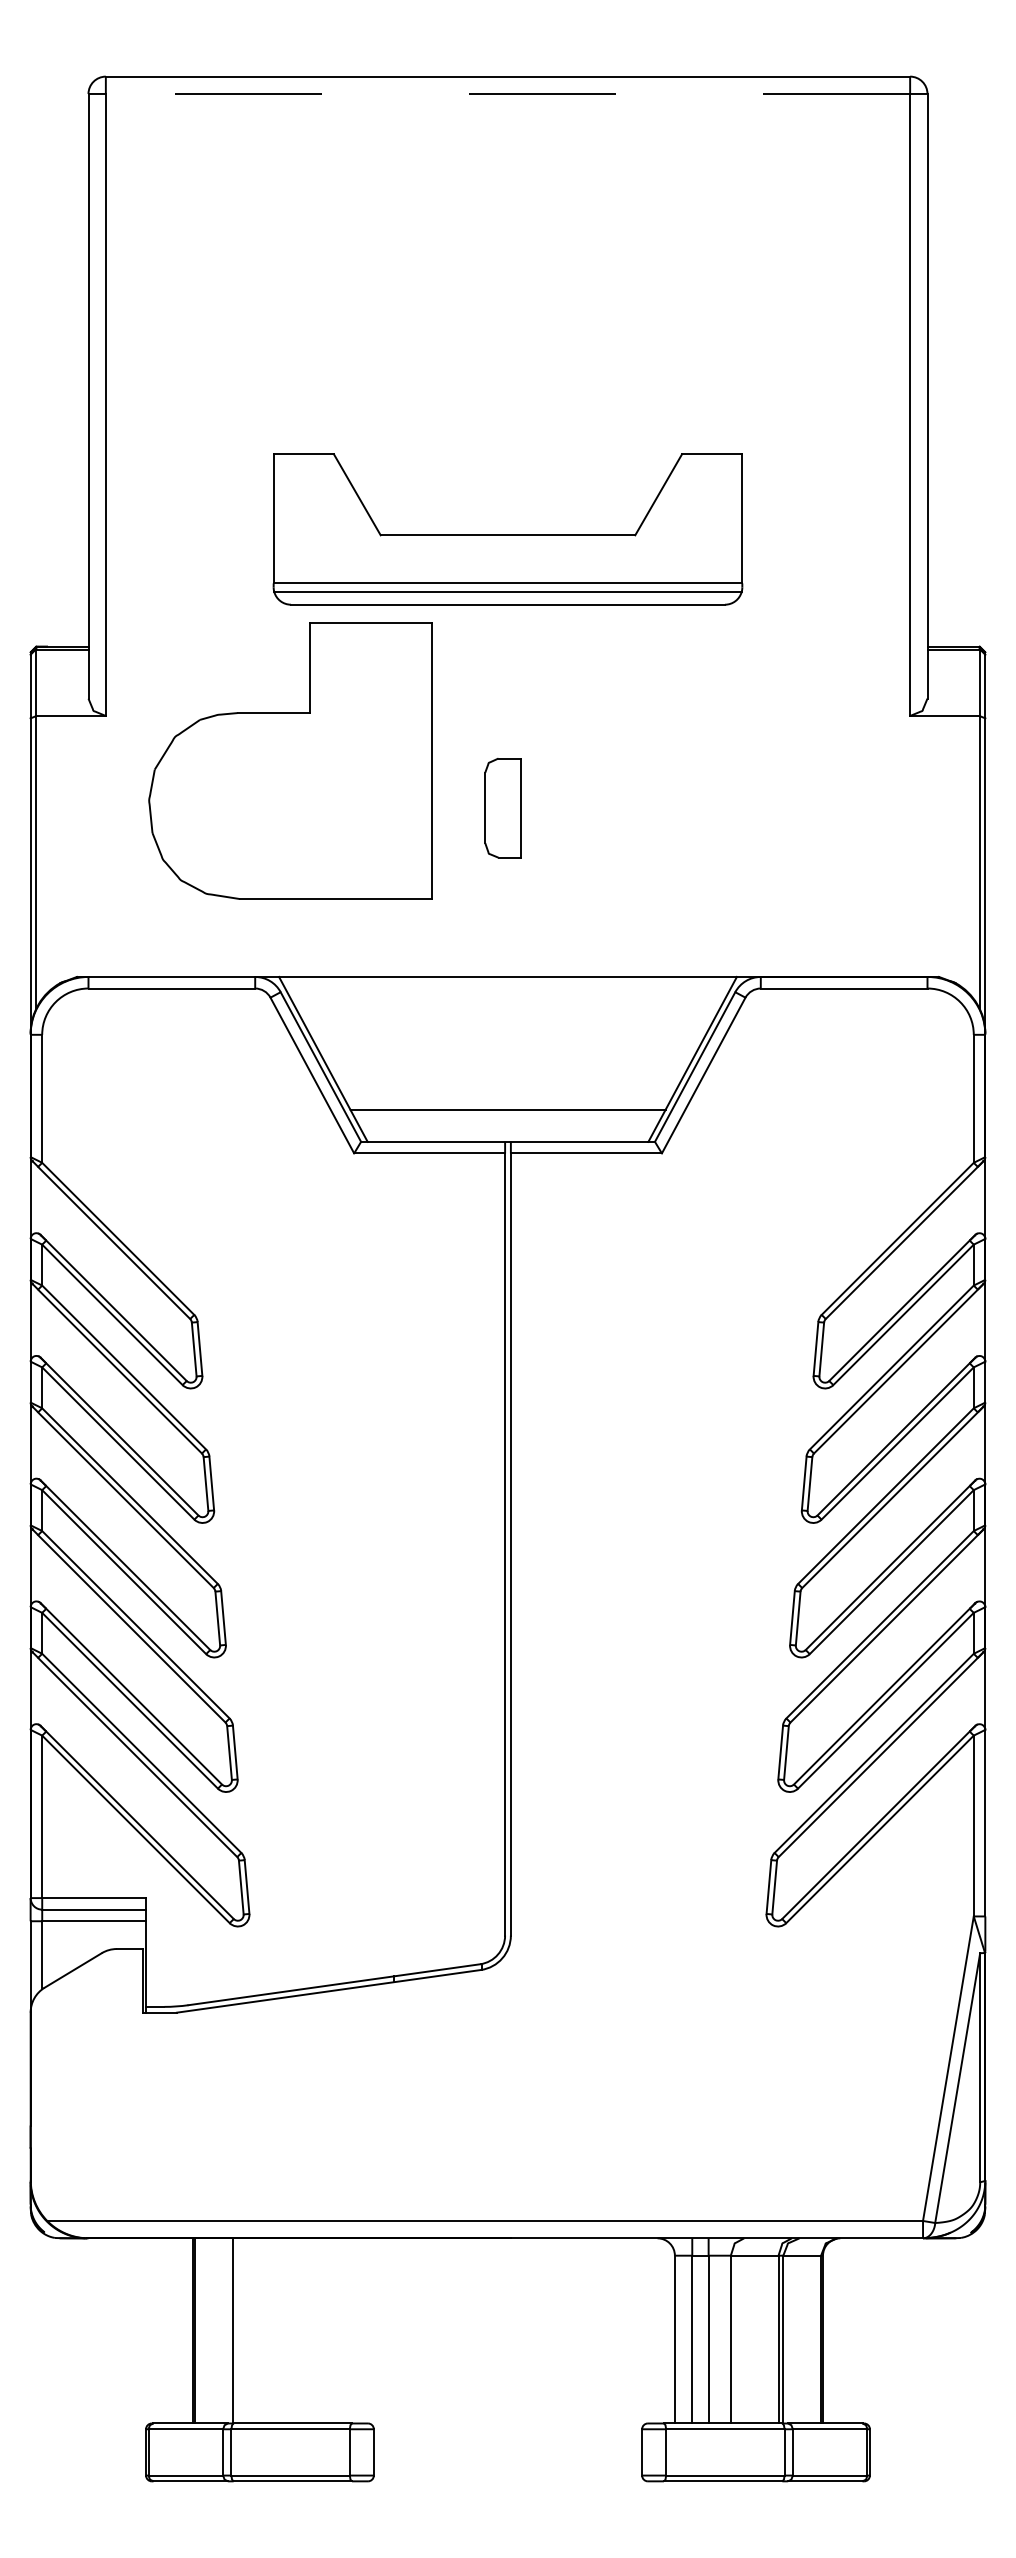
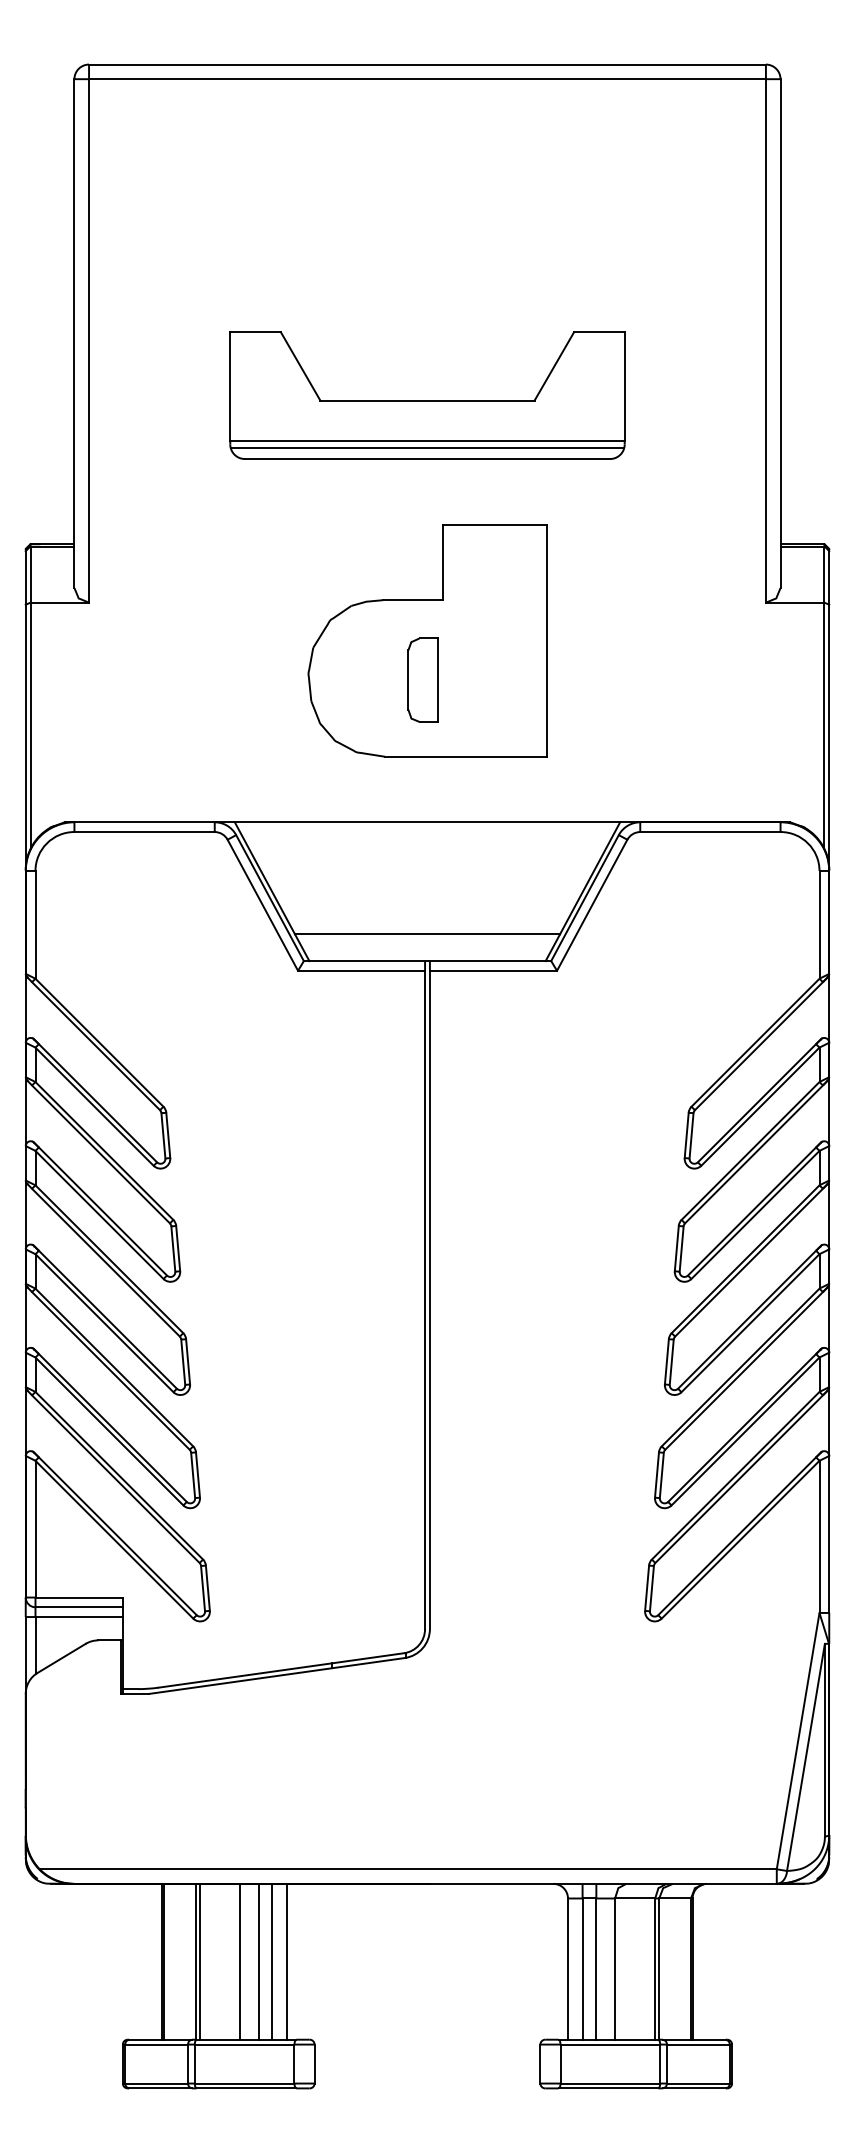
line: (508, 94) -> (427, 79), dashed -> solid
part: (508, 529) -> (427, 395), moved
part: (290, 760) -> (427, 640), moved
line: (237, 2330) -> (199, 1961), added
line: (284, 2330) -> (239, 1961), added
line: (307, 2330) -> (258, 1961), added
line: (323, 2330) -> (272, 1961), added
line: (341, 2330) -> (287, 1961), added

